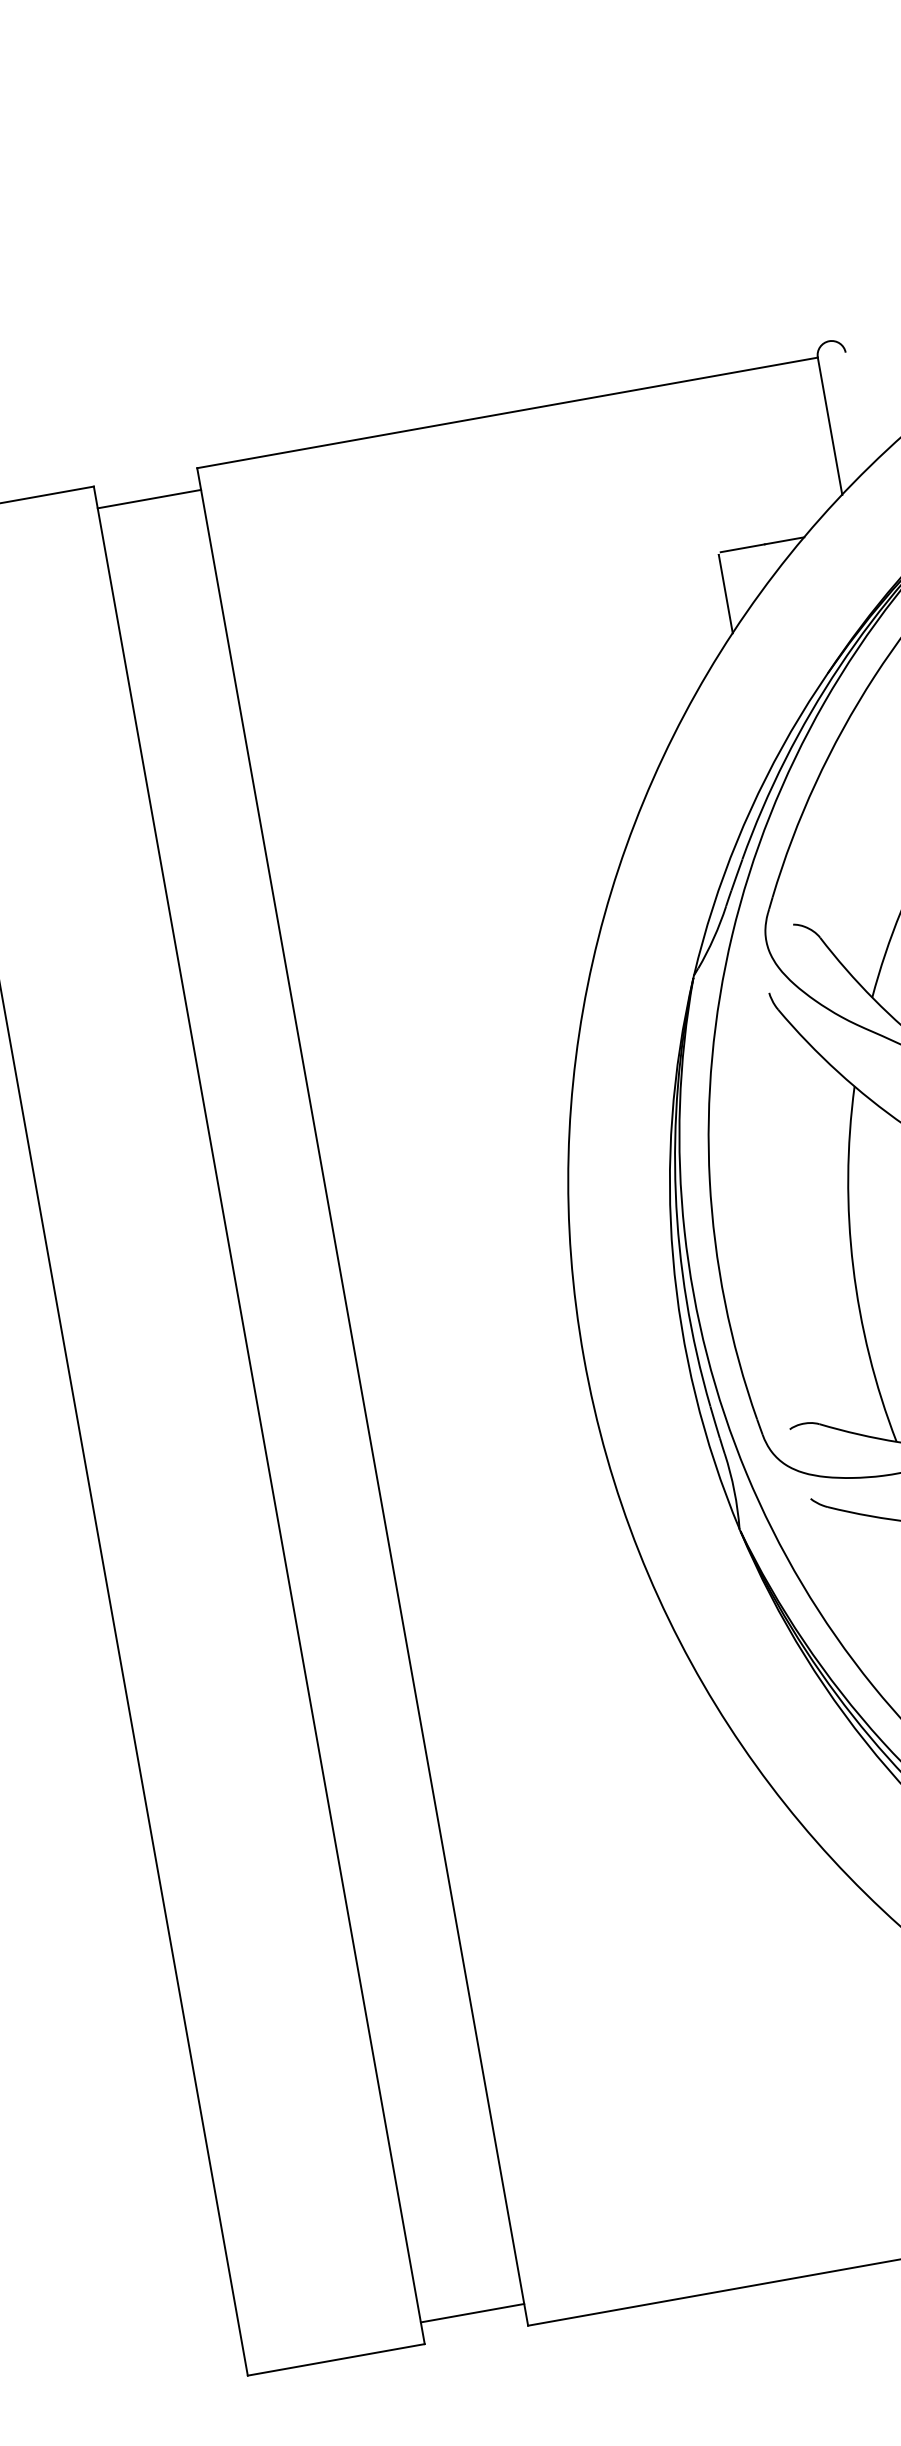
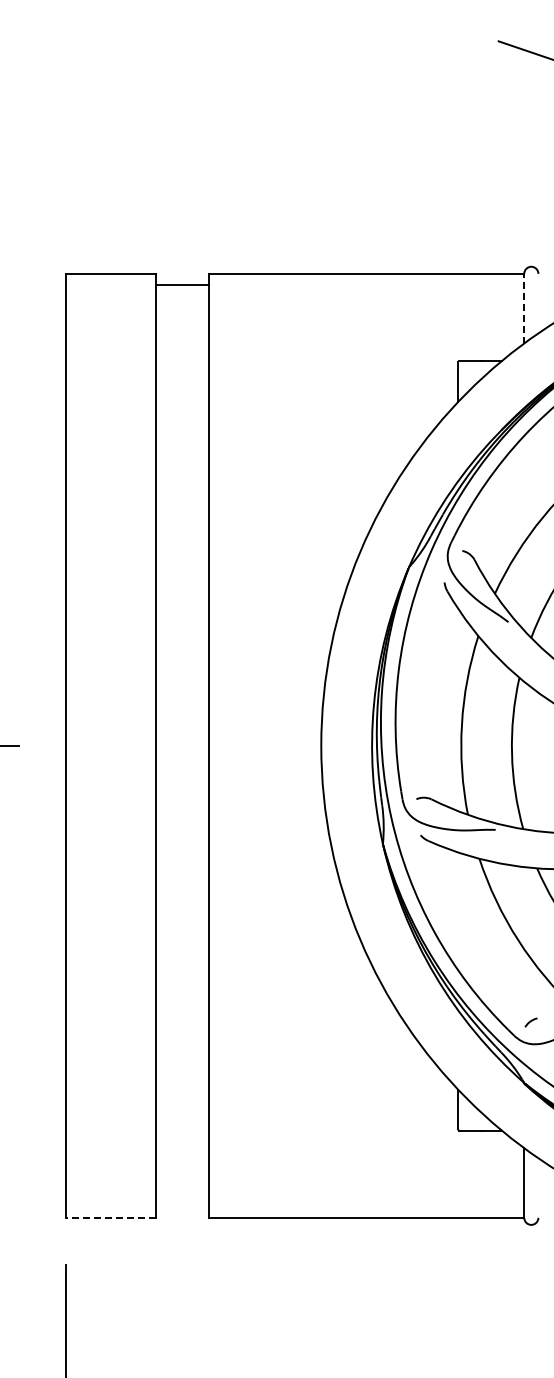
line: (830, 425) -> (524, 308), solid -> dashed
line: (472, 2312) -> (182, 1206), removed
line: (336, 2359) -> (111, 1217), solid -> dashed

